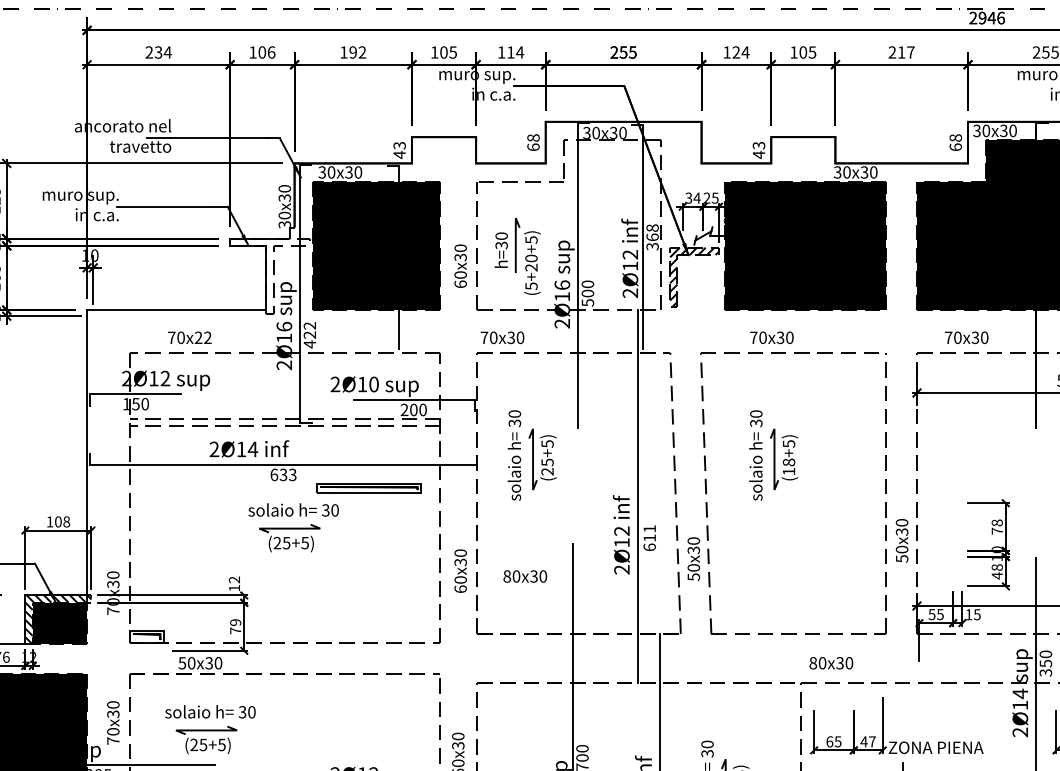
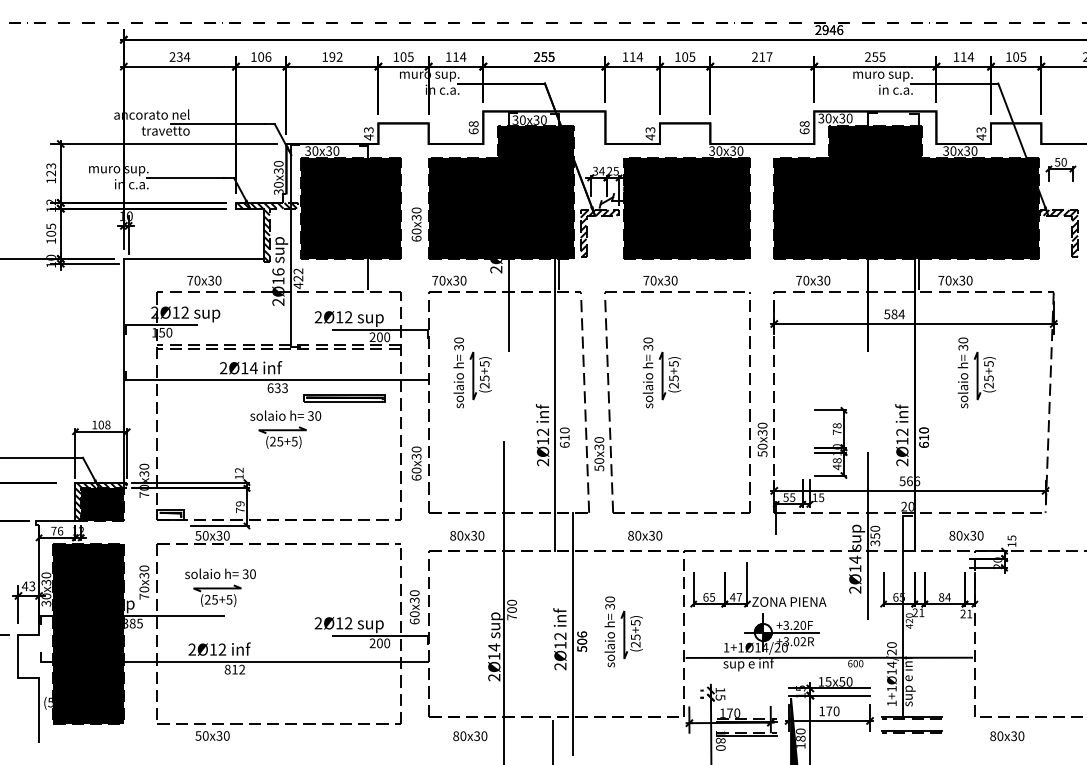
text: (736, 51) -> (632, 56), 124 -> 114
fill: (568, 224) -> (501, 191), added
hatch: (269, 276) -> (266, 232), added
text: (202, 337) -> (214, 280), 70x22 -> 70x30
text: (373, 384) -> (348, 317), 2Ø10 -> 2Ø12
text: (788, 466) -> (673, 381), (18+5) -> (25+5)
text: (649, 528) -> (564, 430), 611 -> 610
text: (525, 576) -> (467, 535), moved
text: (831, 662) -> (645, 535), moved

